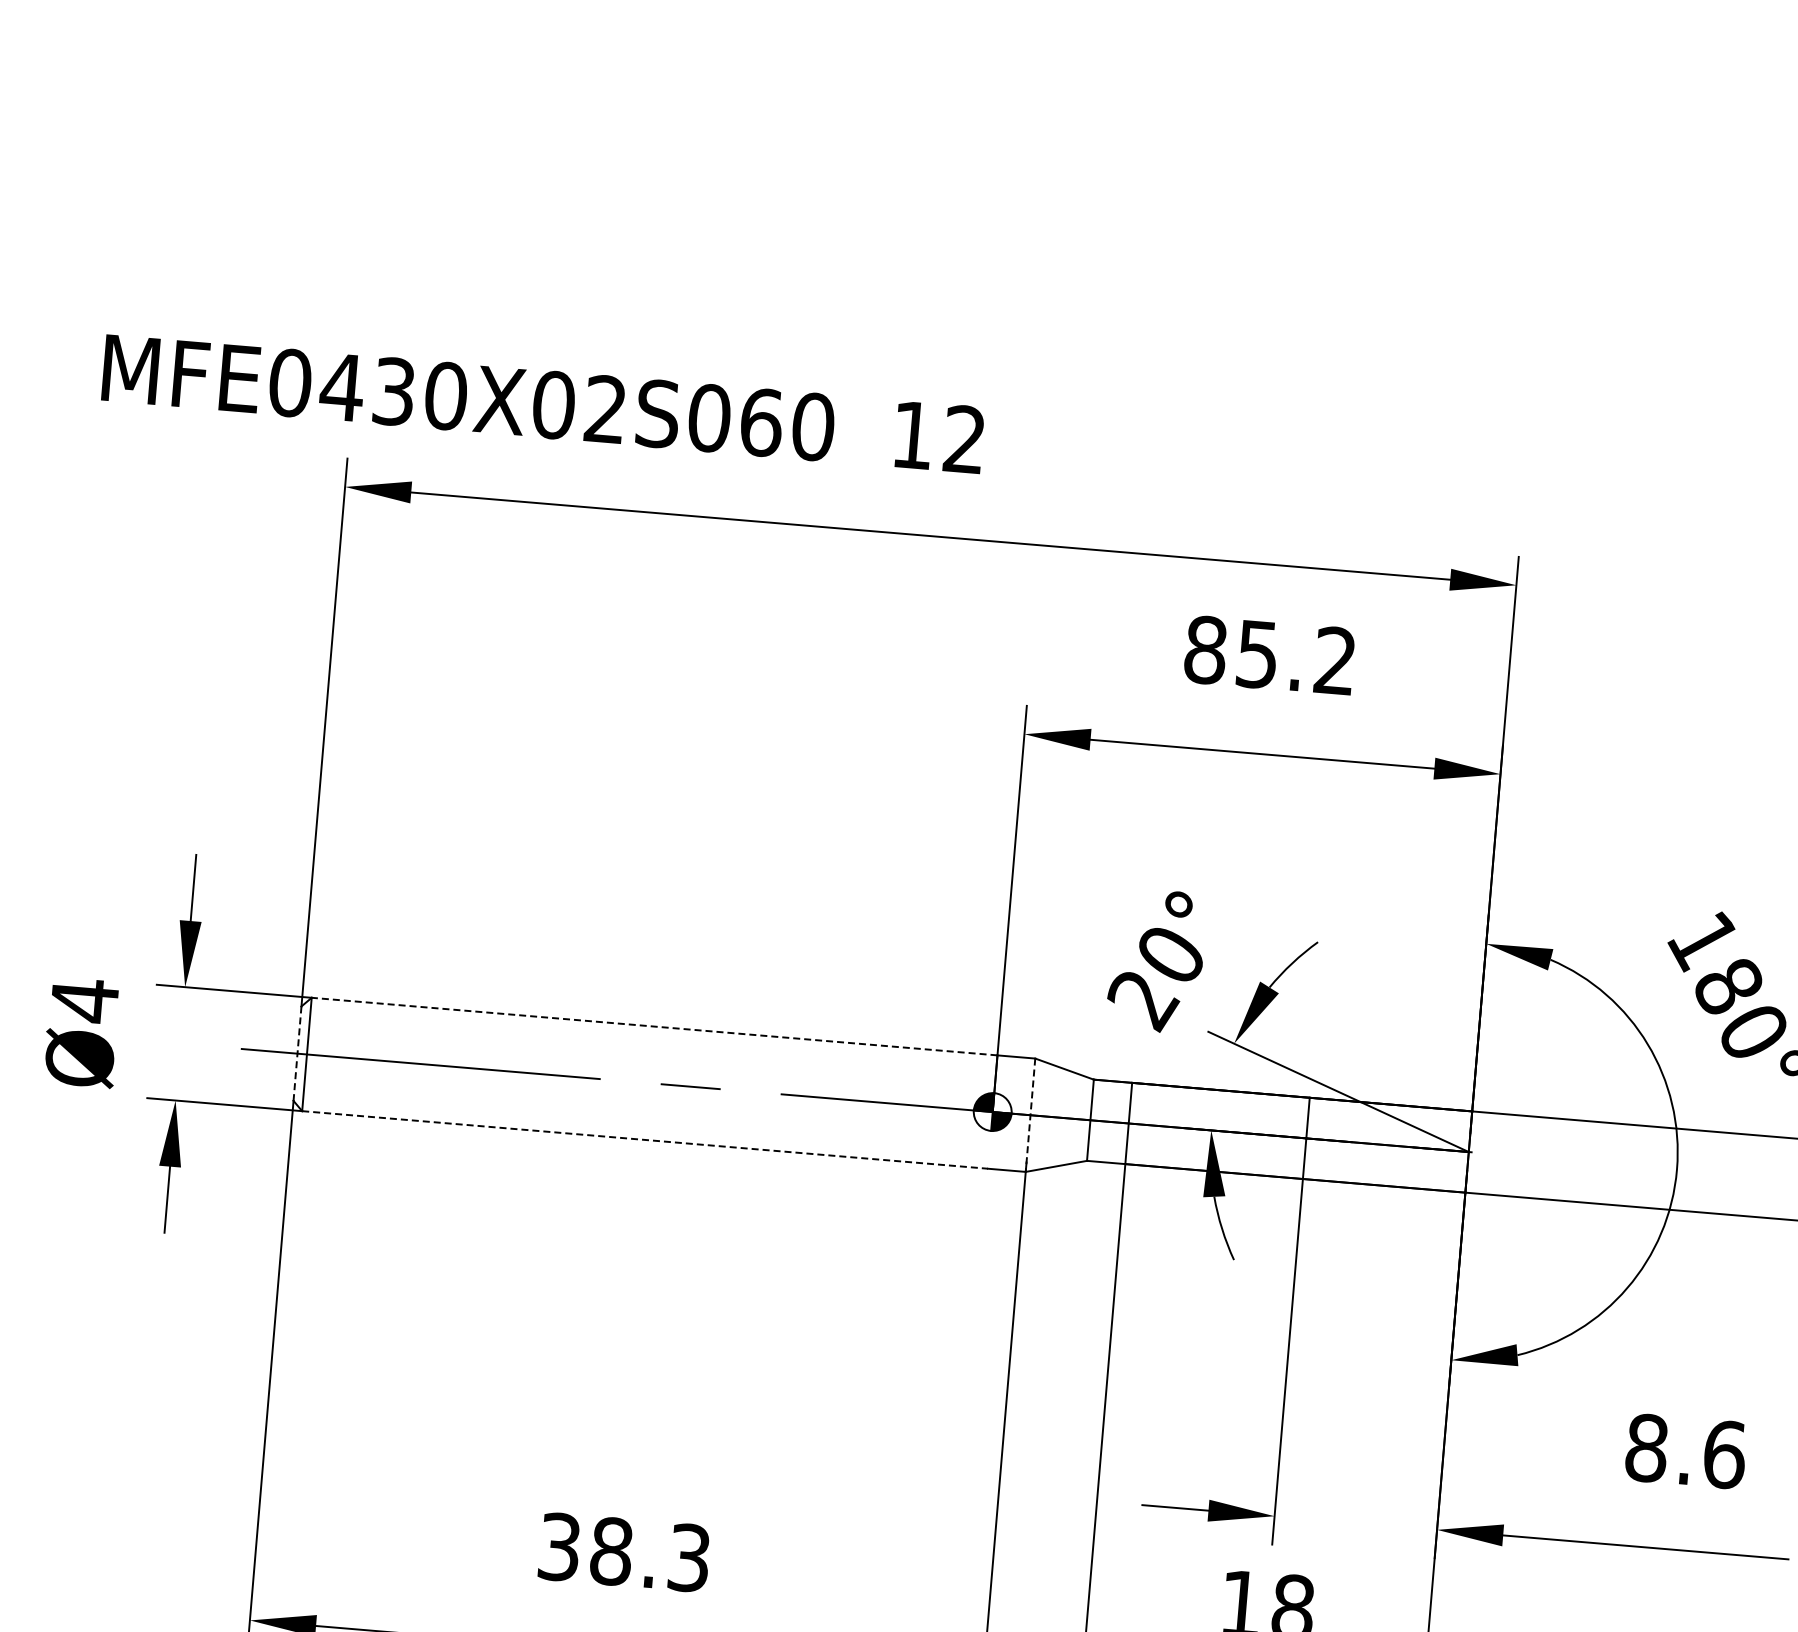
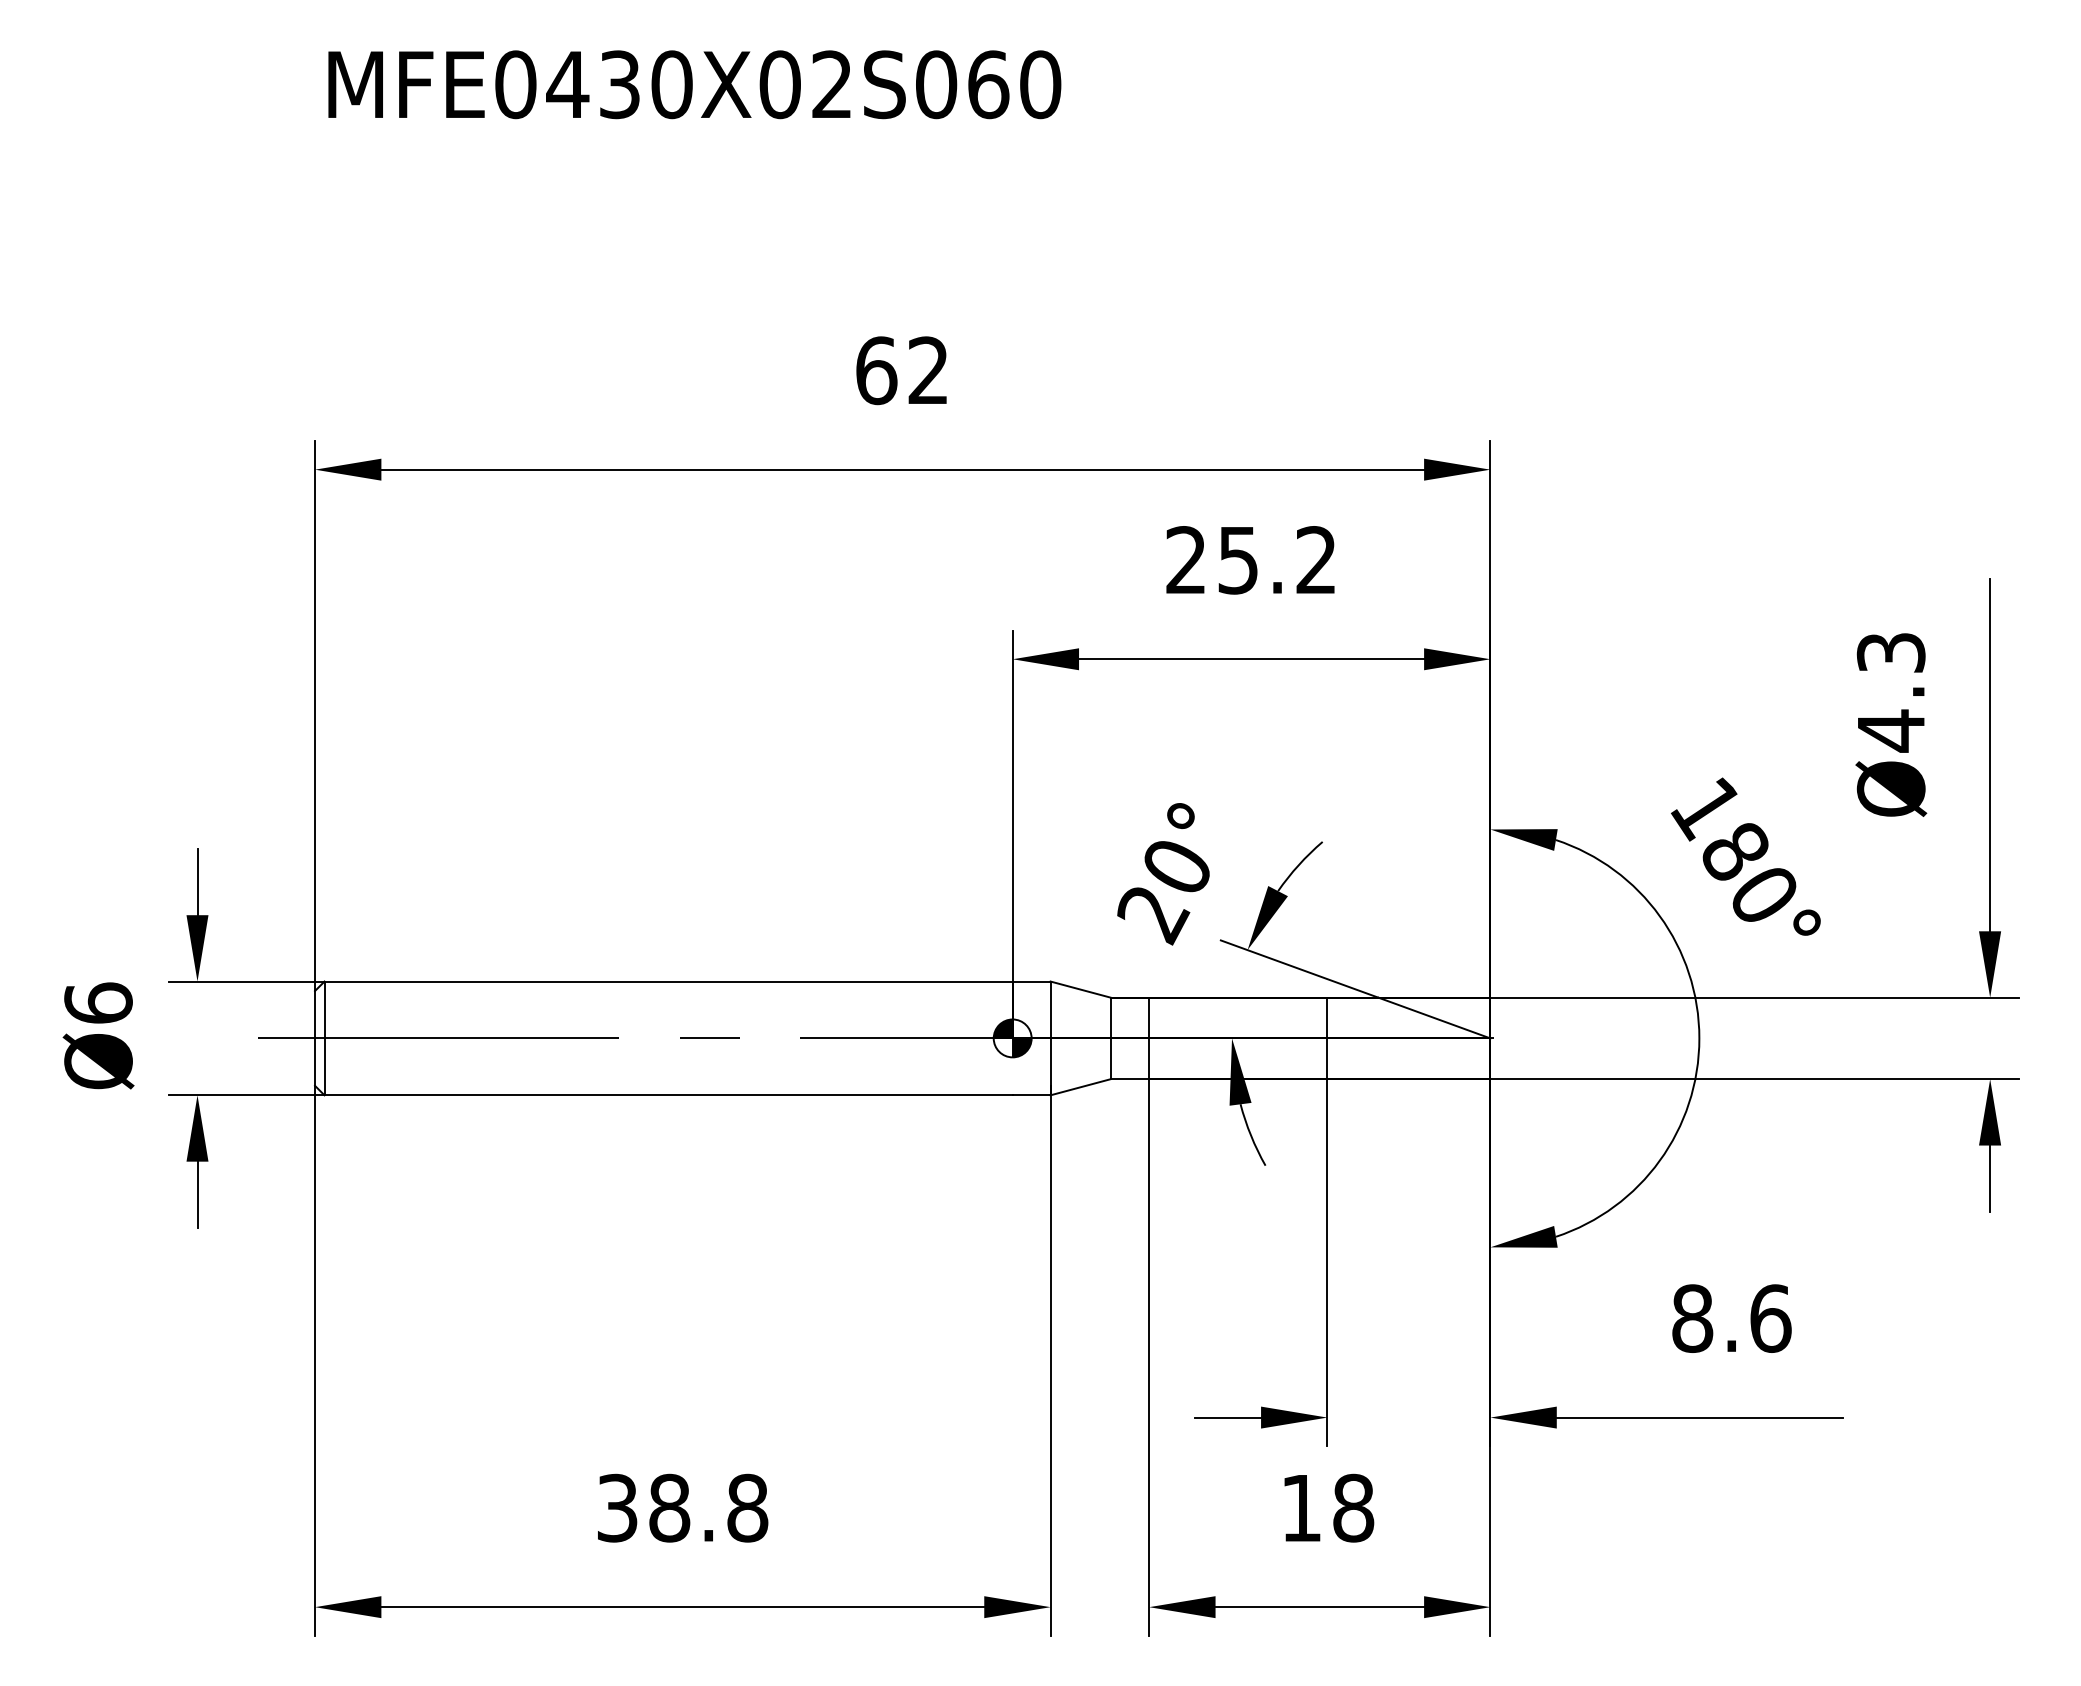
text: (468, 397) -> (694, 84), moved
text: (912, 435) -> (876, 370), 12 -> 62
text: (1205, 650) -> (1186, 560), 85.2 -> 25.2
text: (84, 1000) -> (98, 1003), Ø4 -> Ø6
line: (654, 1026) -> (668, 981), dashed -> solid
line: (297, 1053) -> (315, 1038), dashed -> solid
line: (1030, 1115) -> (1050, 1038), dashed -> solid
line: (645, 1140) -> (669, 1095), dashed -> solid
text: (689, 1557) -> (747, 1507), 38.3 -> 38.8

